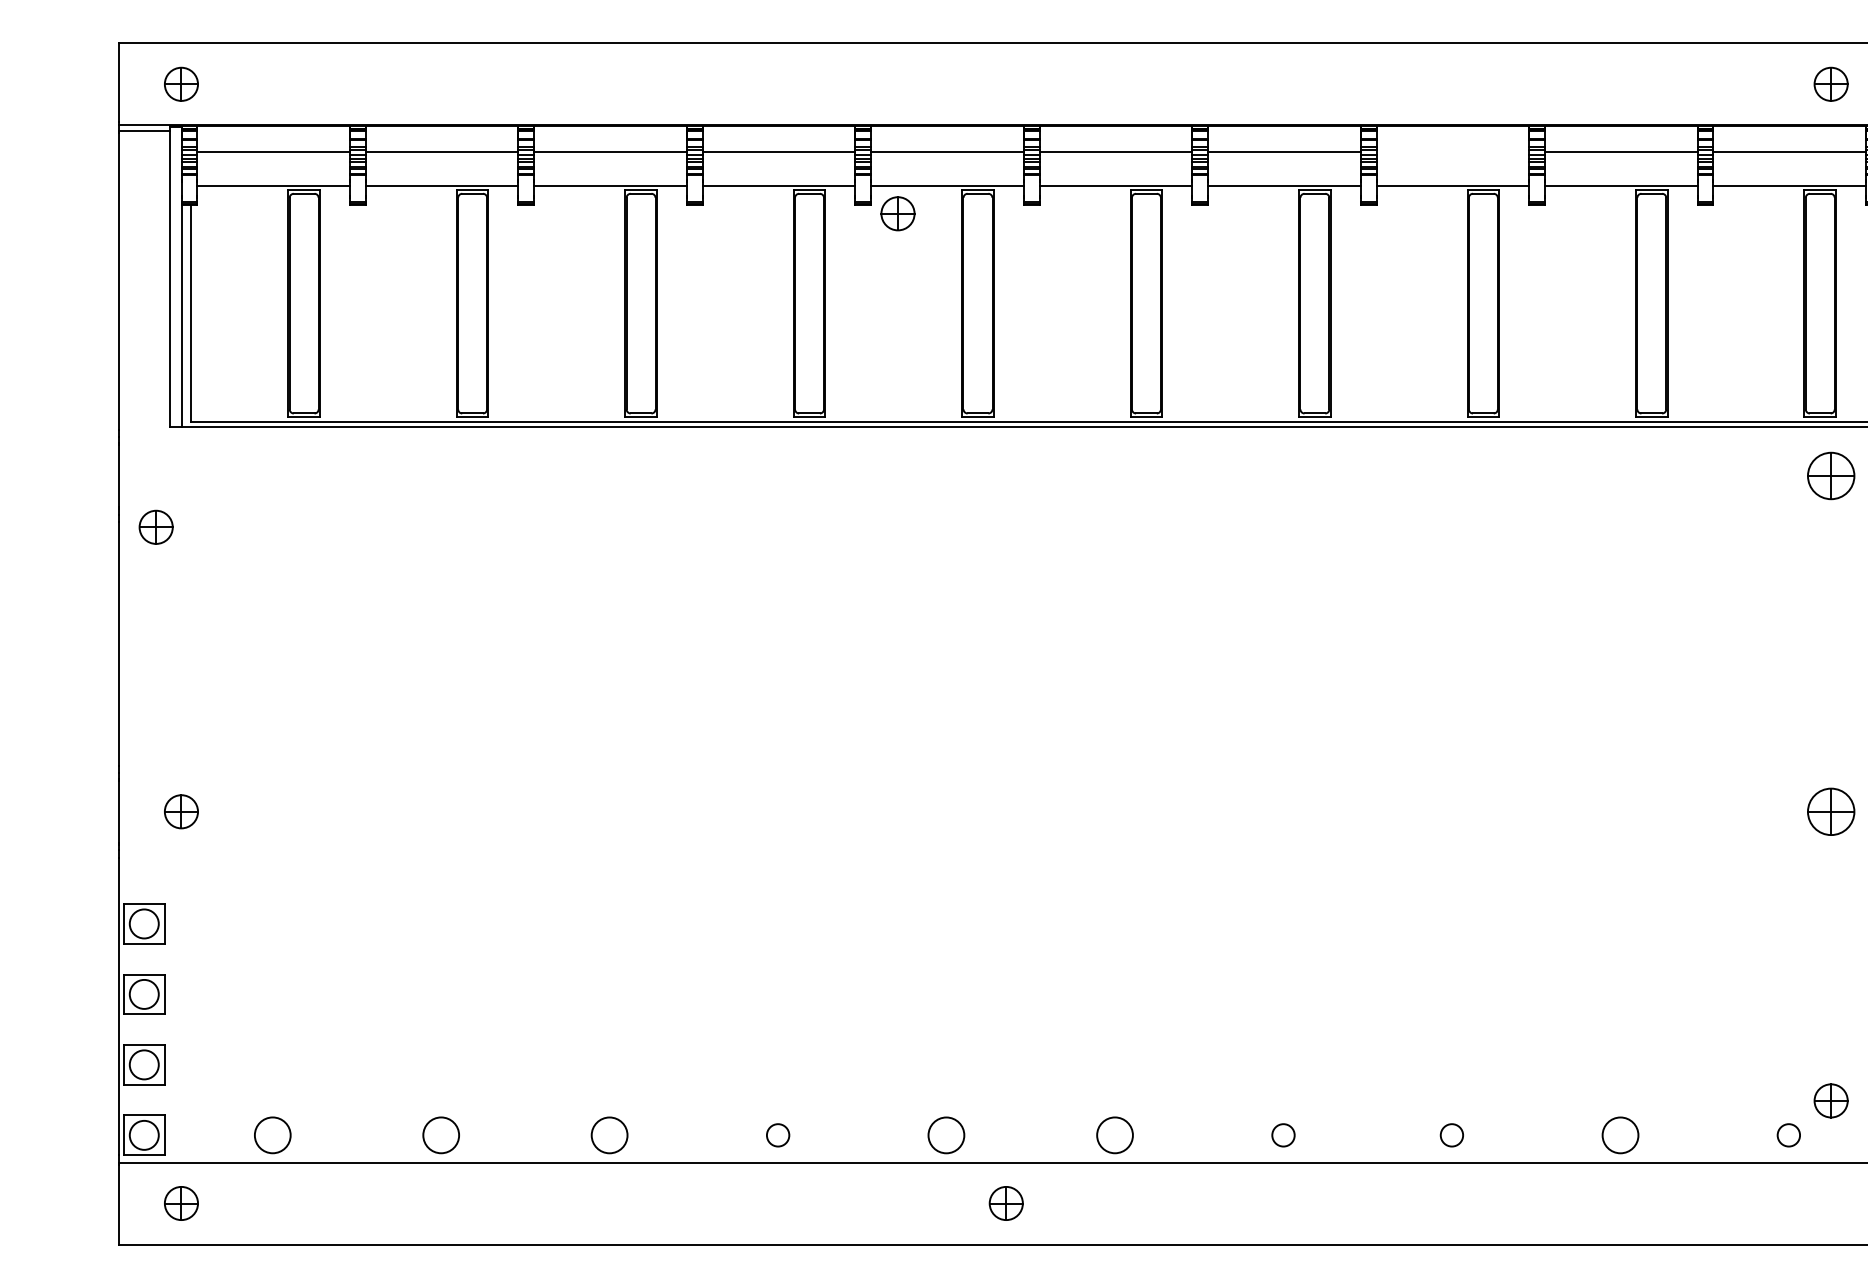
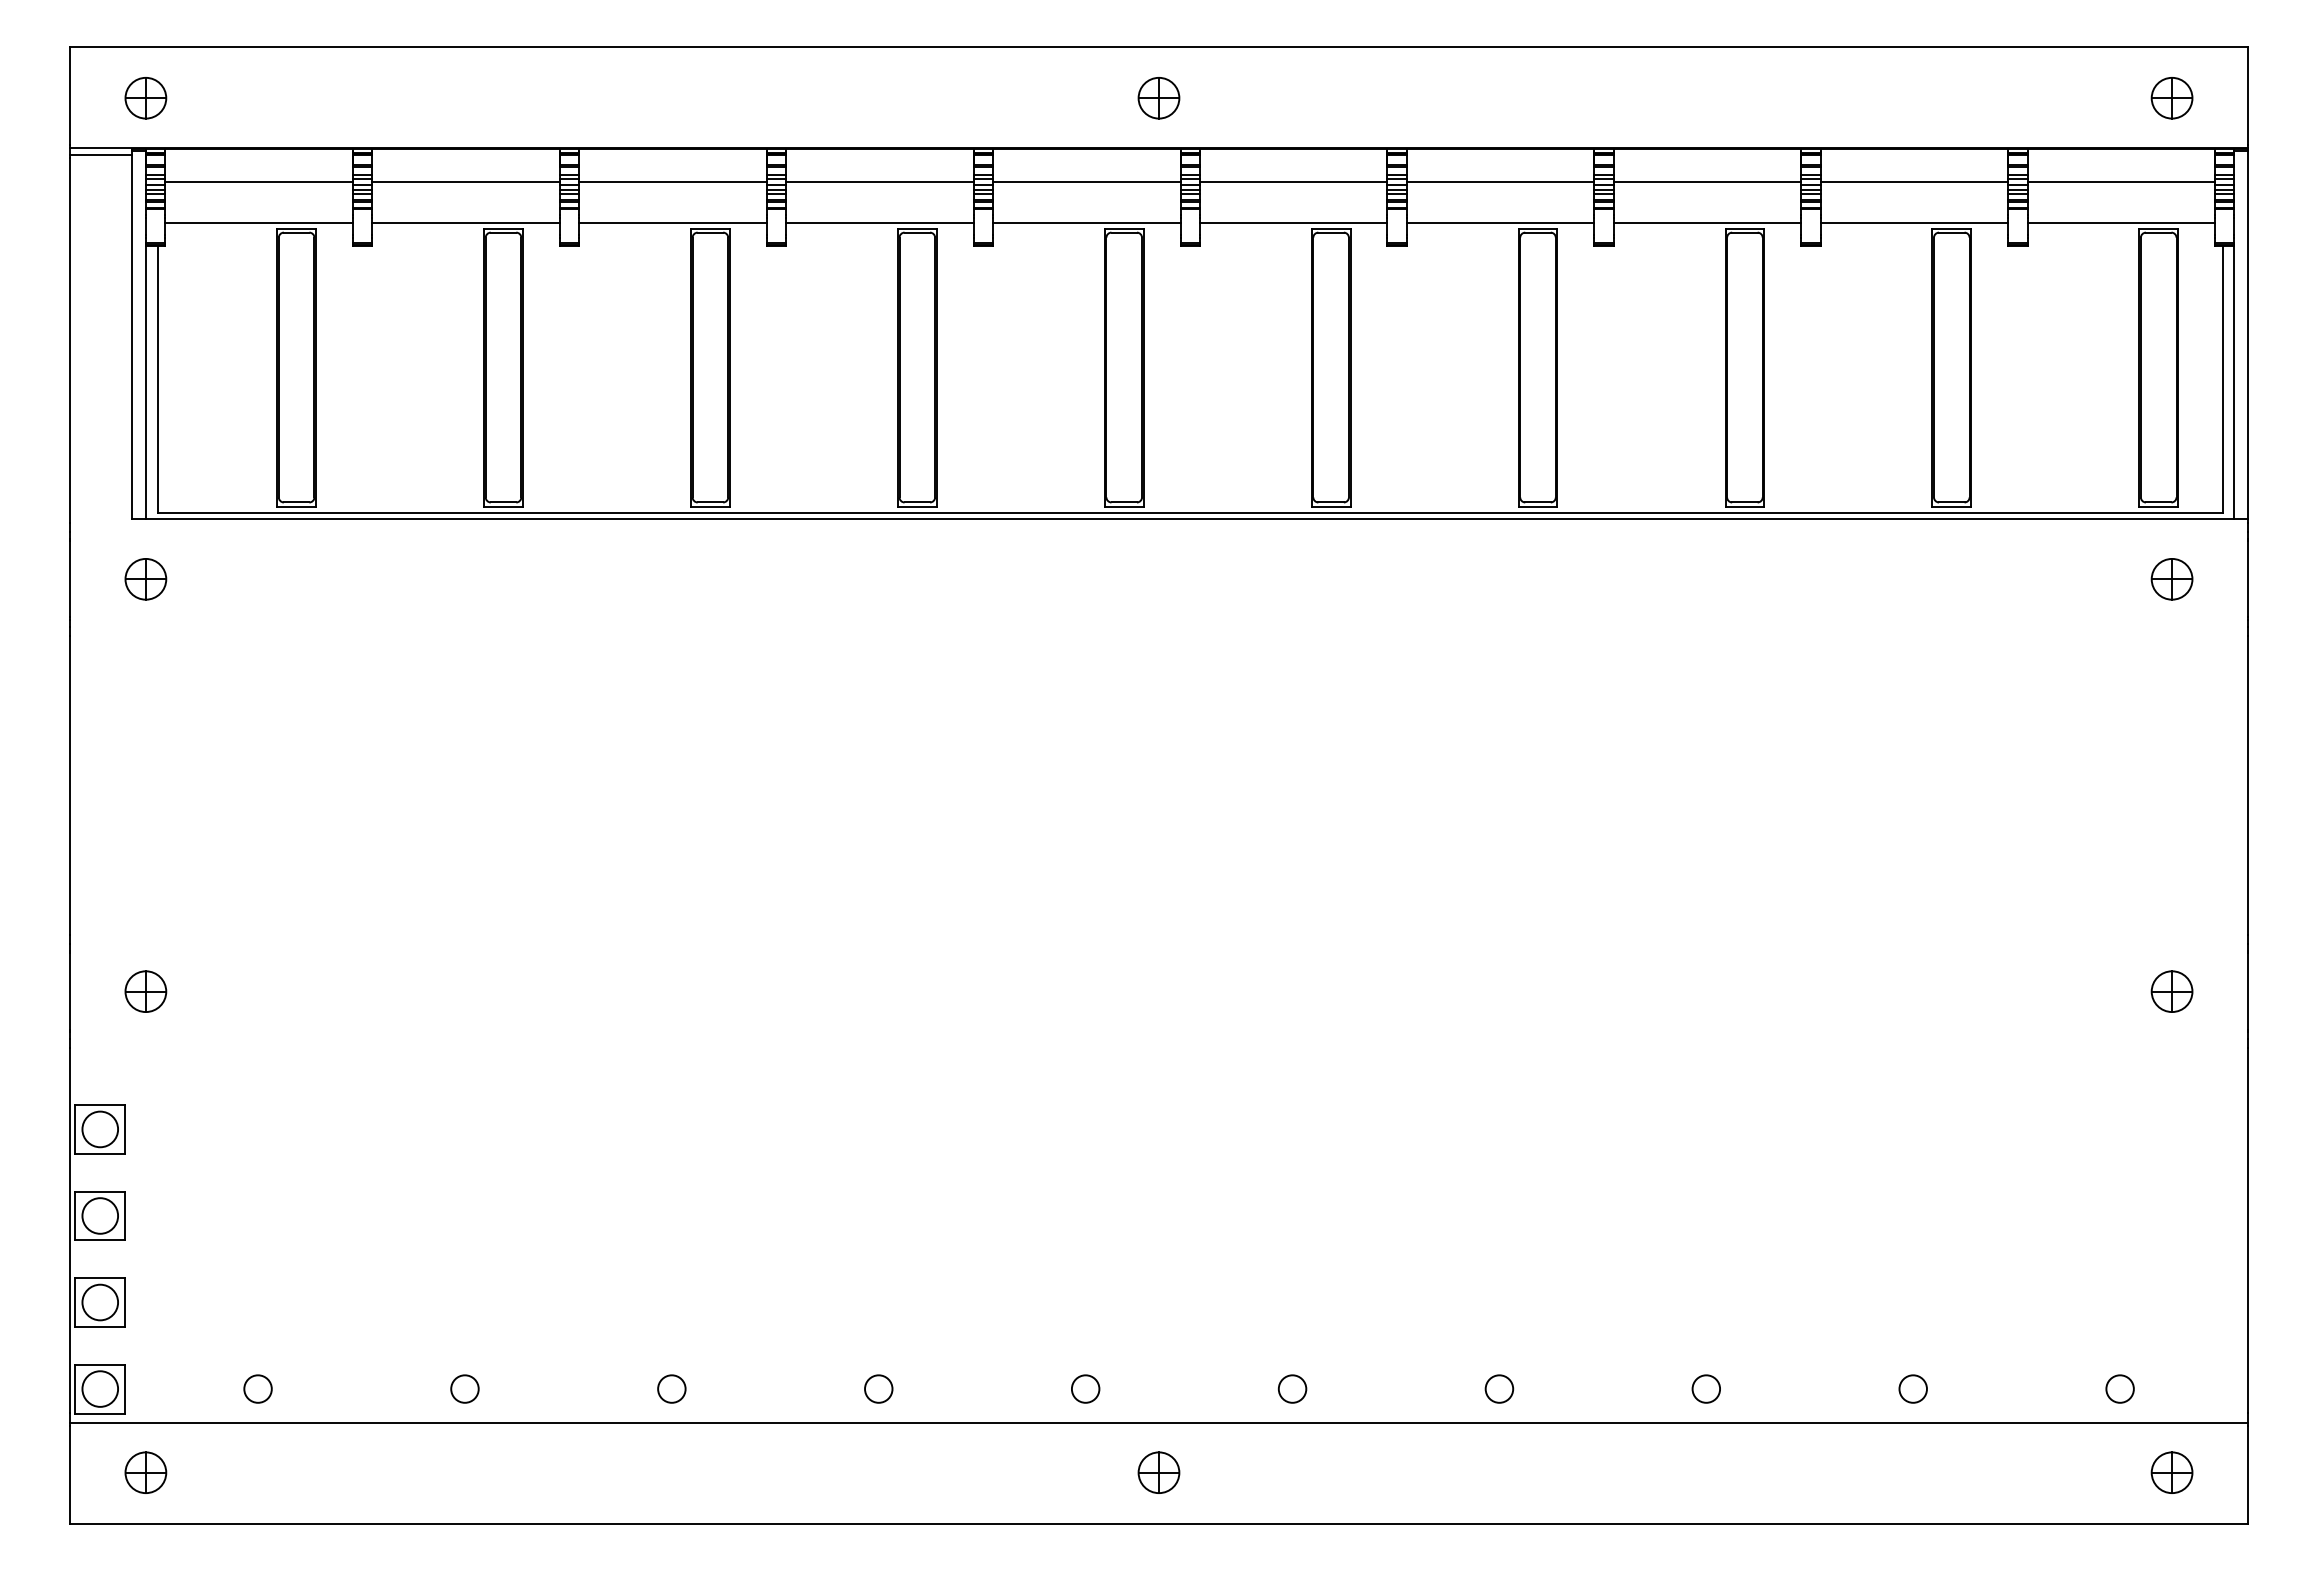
line: (1452, 152) -> (1707, 181), added
part: (897, 214) -> (1158, 98), moved
part: (1830, 476) -> (2171, 579), size x0.71
part: (155, 527) -> (145, 579), moved
part: (1830, 811) -> (2171, 991), size x0.71
part: (1830, 1100) -> (2171, 1472), moved
circle: (272, 1134) -> (257, 1388), size x0.62
circle: (440, 1134) -> (464, 1388), size x0.62
circle: (609, 1134) -> (671, 1388), size x0.62
circle: (946, 1134) -> (1085, 1388), size x0.62
circle: (1115, 1134) -> (1292, 1388), size x0.62
circle: (1619, 1134) -> (1912, 1388), size x0.62

